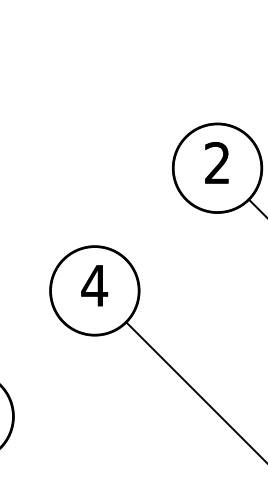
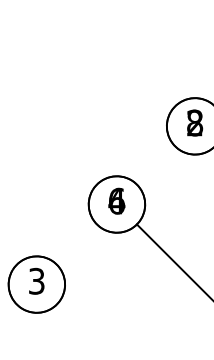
text: (218, 162) -> (195, 122), 2 -> 8
text: (94, 284) -> (116, 200), 4 -> 6

